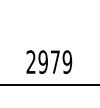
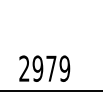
text: (49, 62) -> (44, 69), moved

